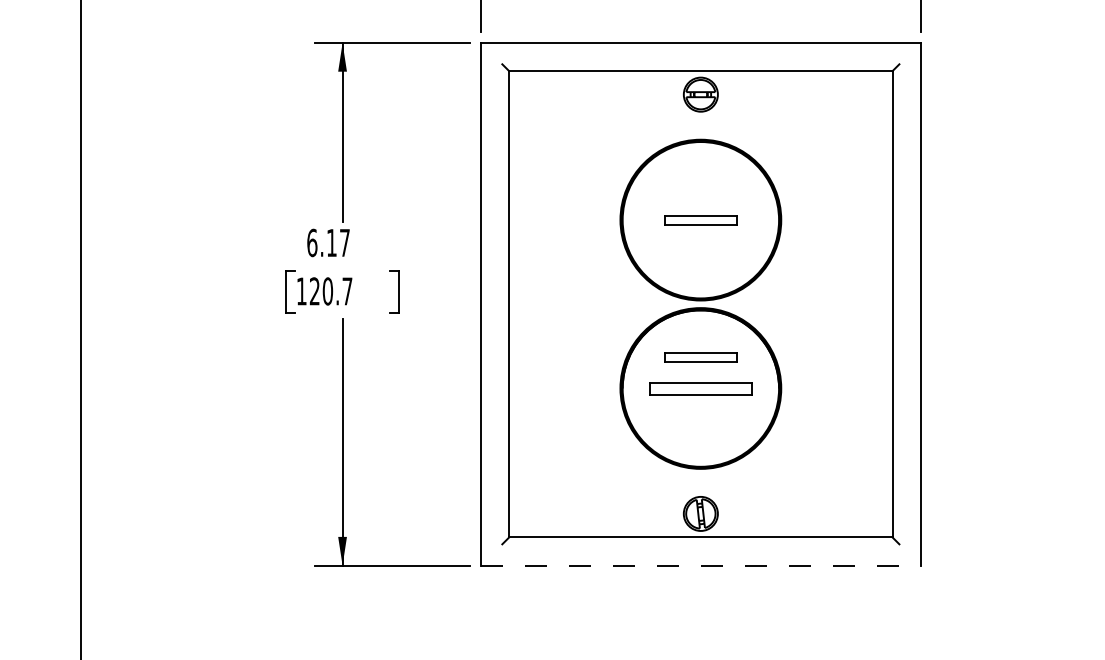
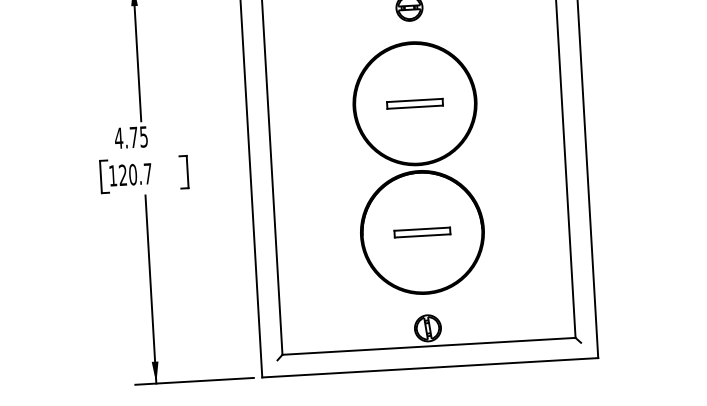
text: (327, 242) -> (130, 137), 6.17 -> 4.75
part: (700, 357) -> (420, 208), removed
part: (700, 388) -> (422, 232), size x0.71
line: (700, 565) -> (429, 367), dashed -> solid

